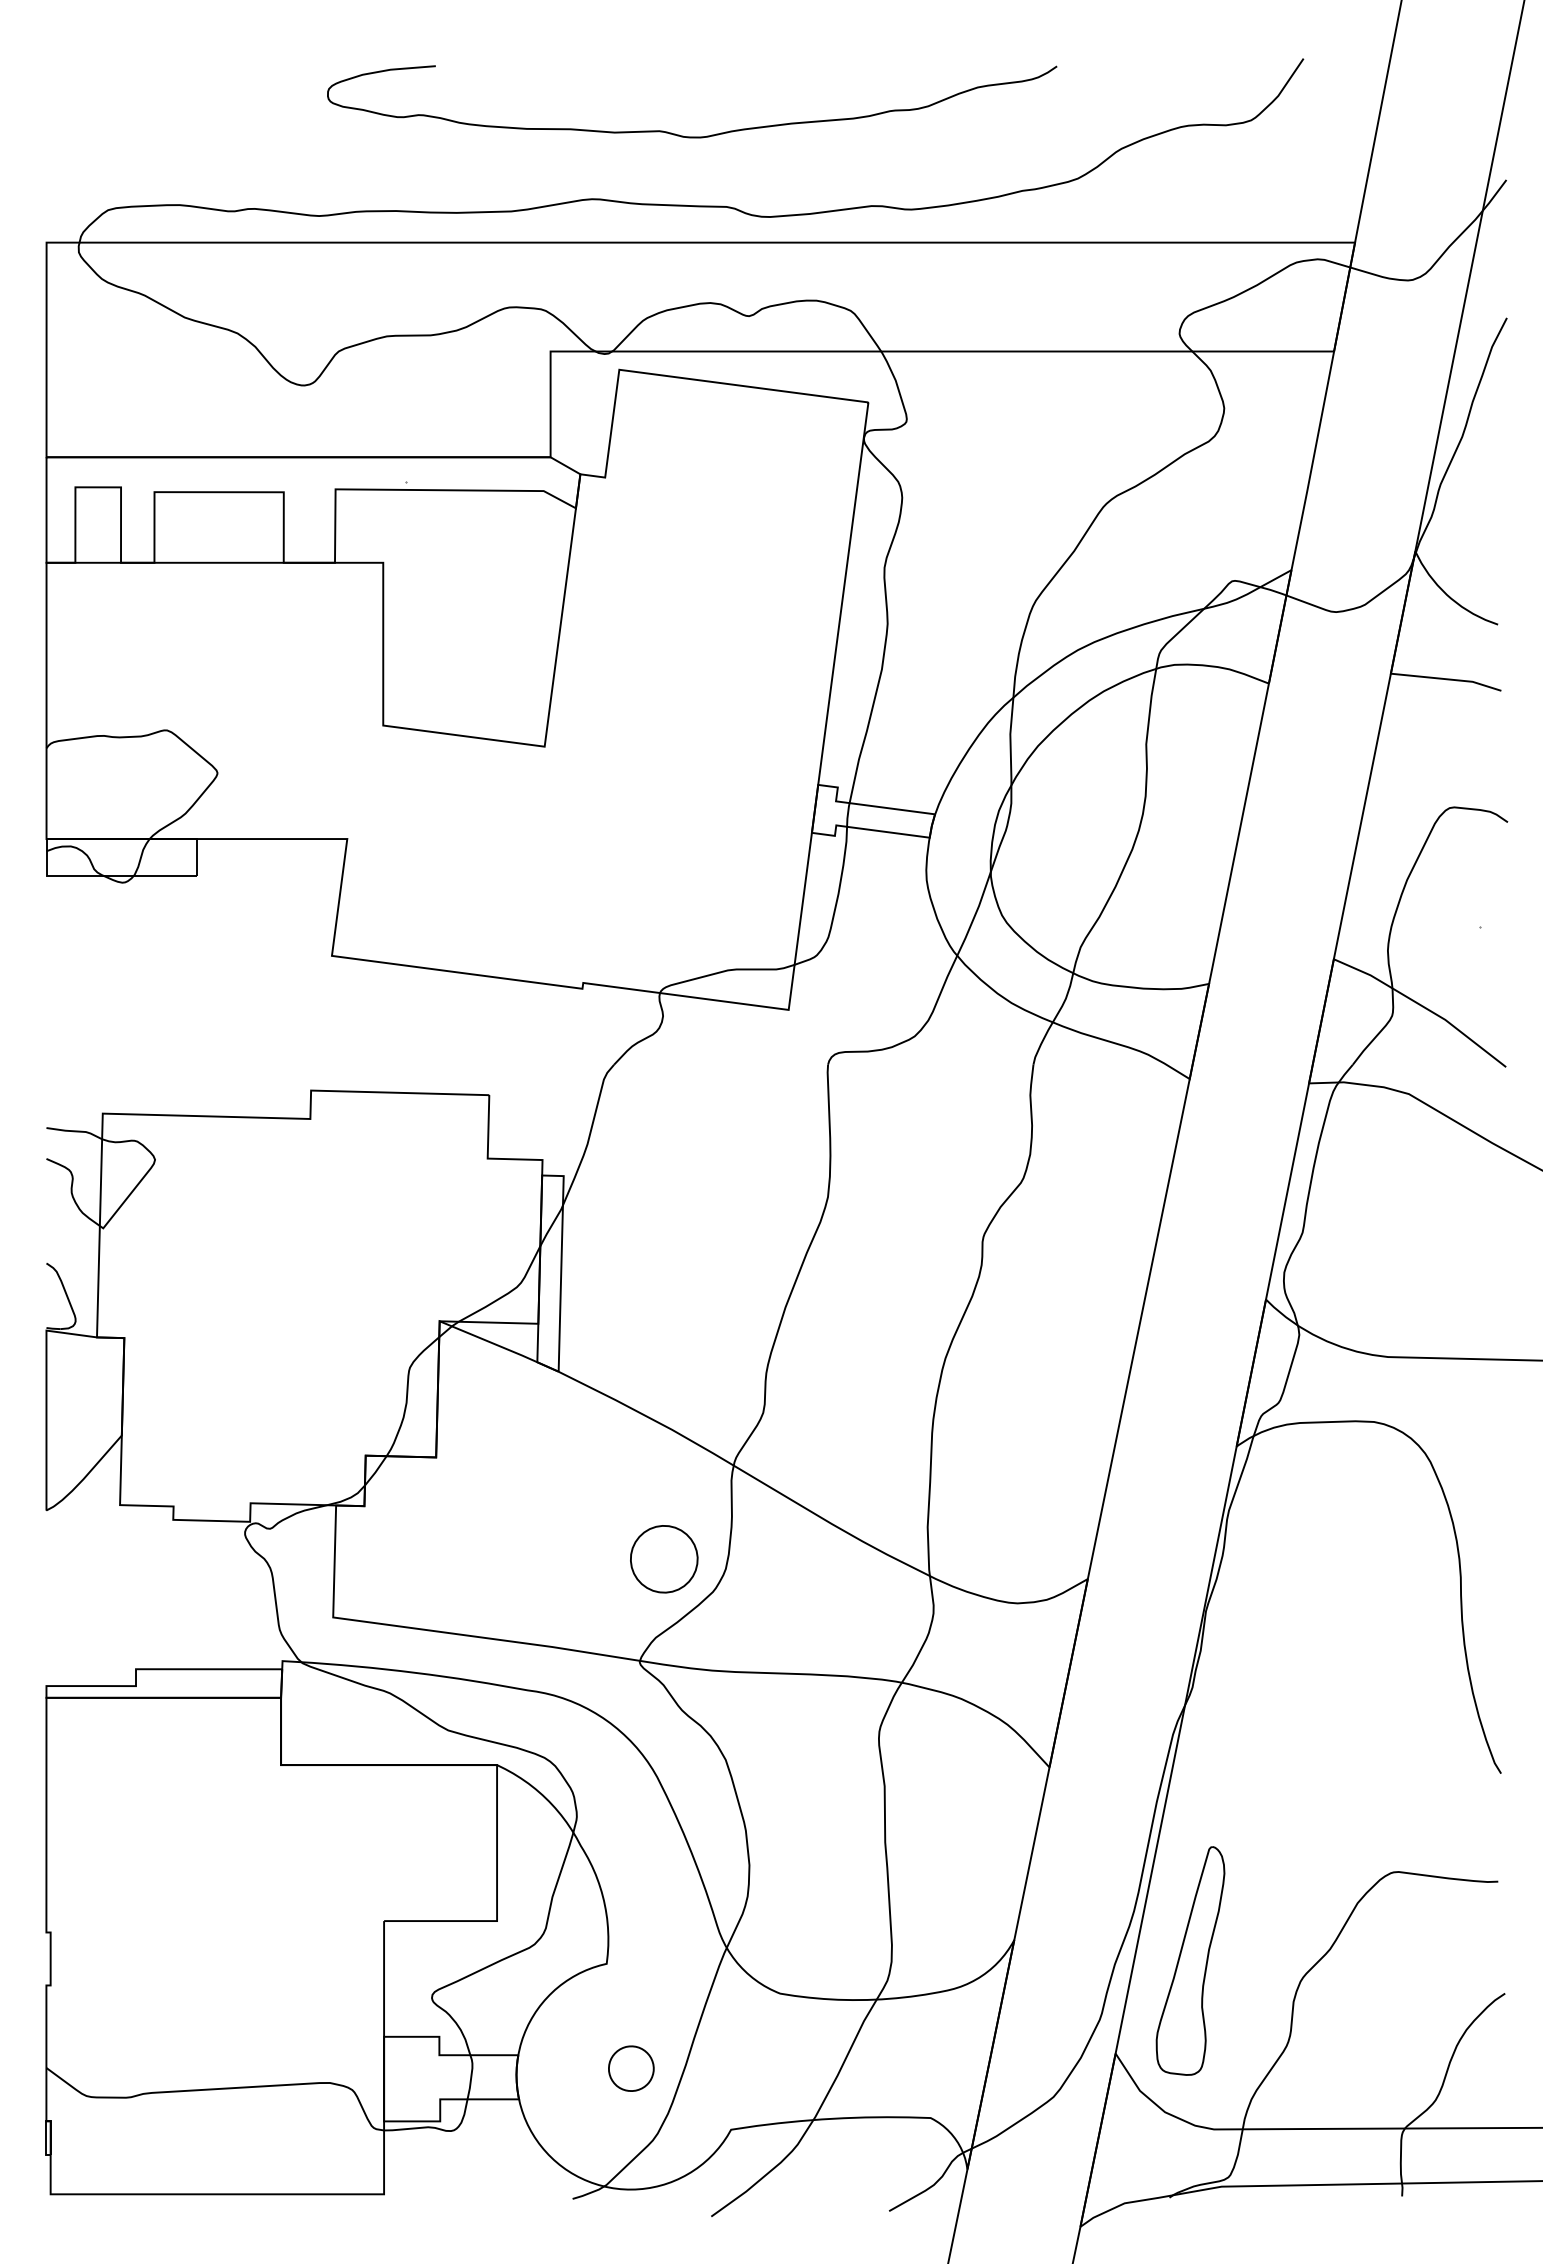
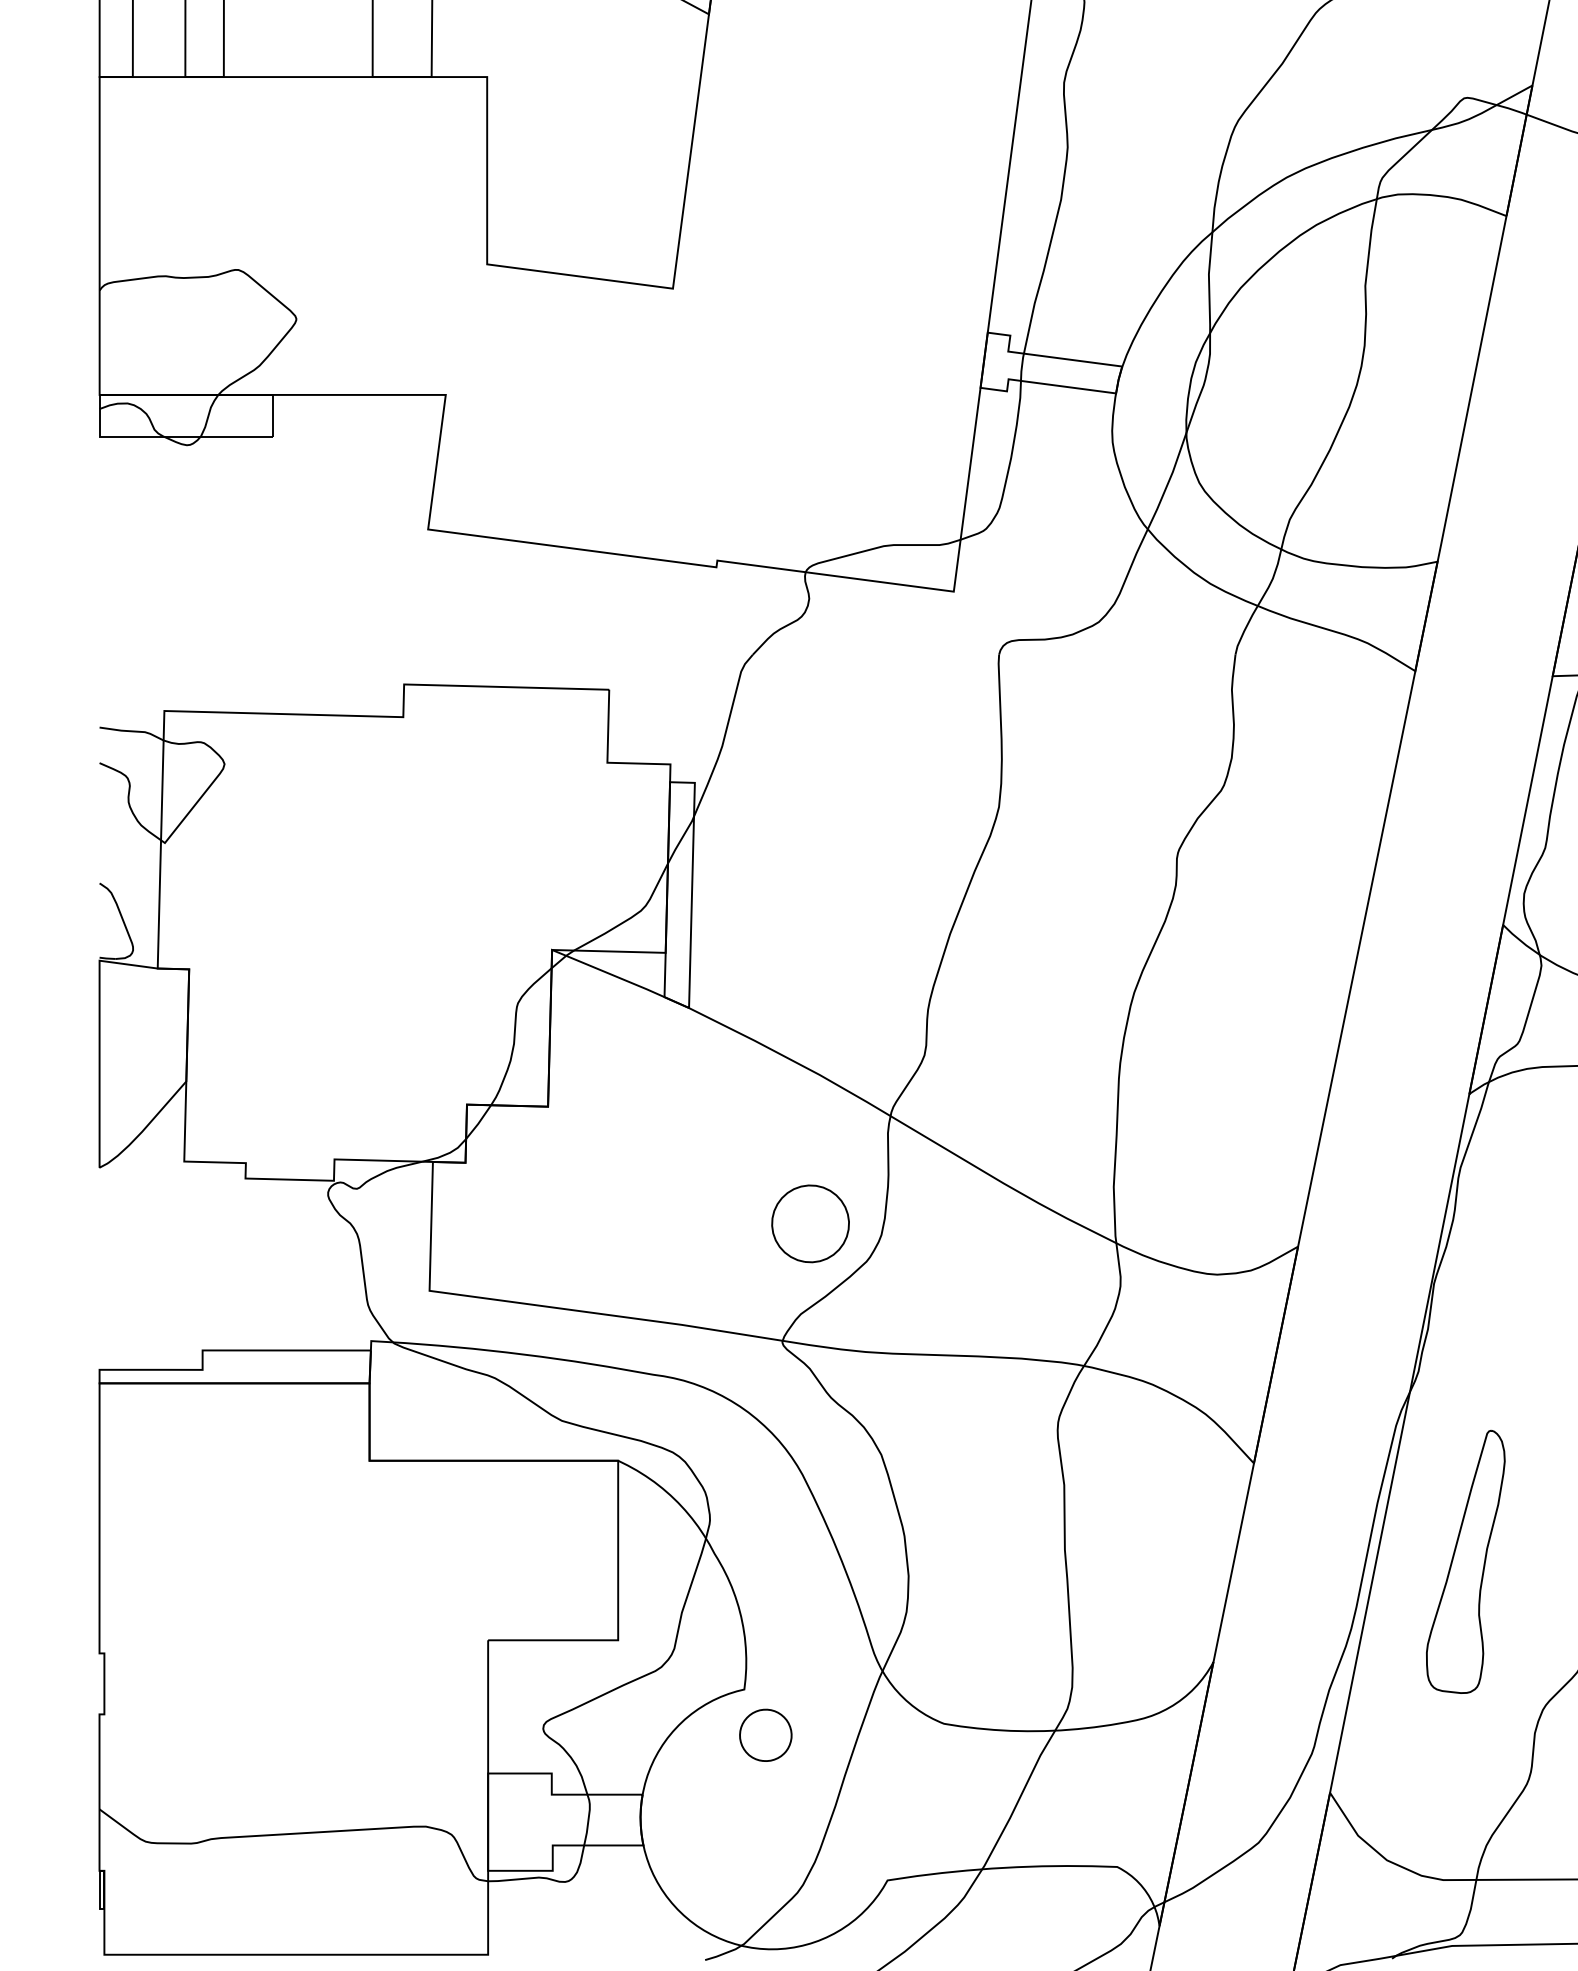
part: (1190, 1960) -> (1465, 1561), moved
part: (631, 2068) -> (765, 1735), moved

